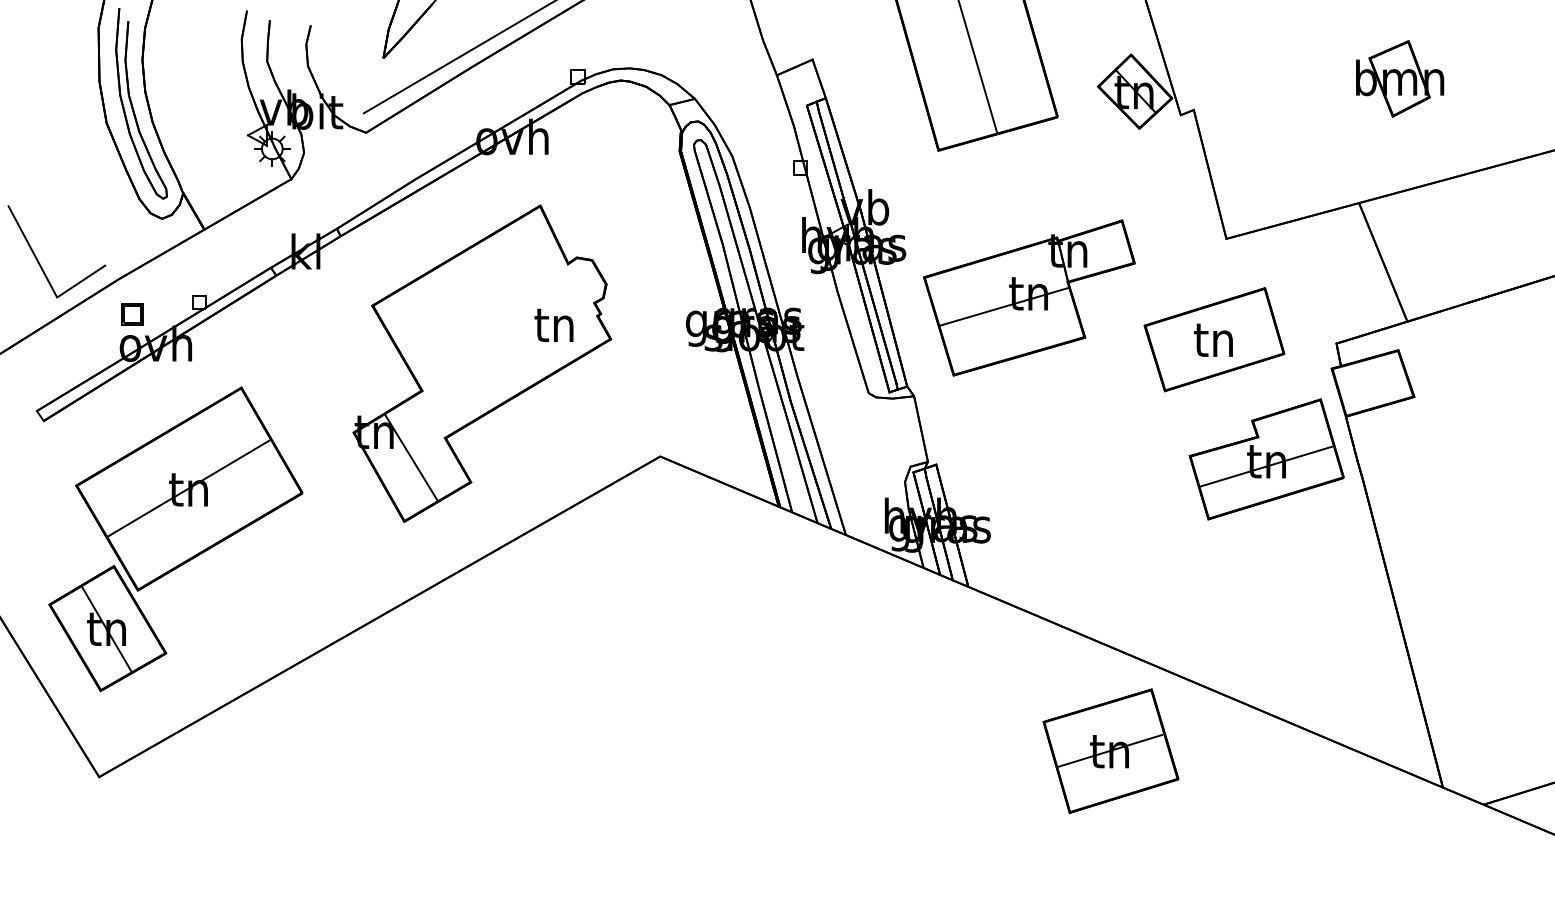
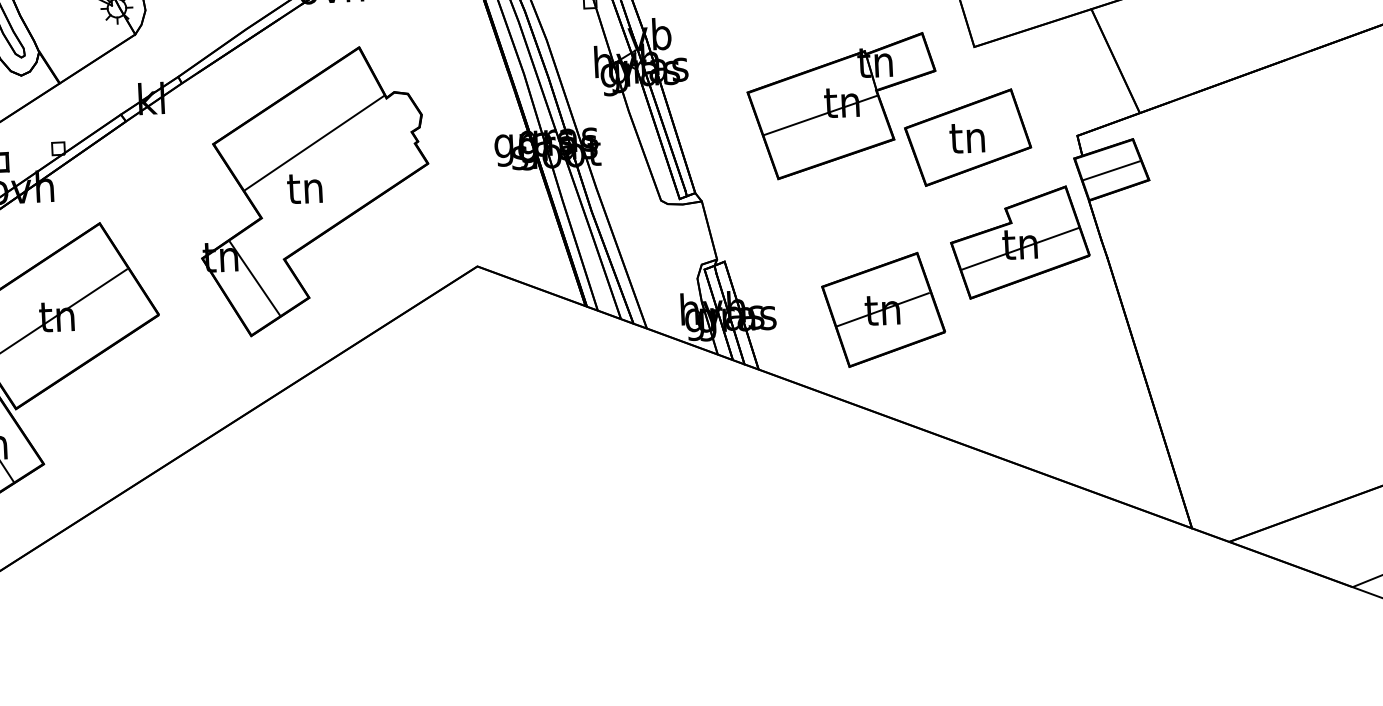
part: (1029, 297) -> (842, 106), moved
line: (484, 309) -> (313, 142), added
text: (553, 324) -> (304, 187), moved
line: (1372, 384) -> (1111, 170), added
part: (1110, 750) -> (883, 309), moved

